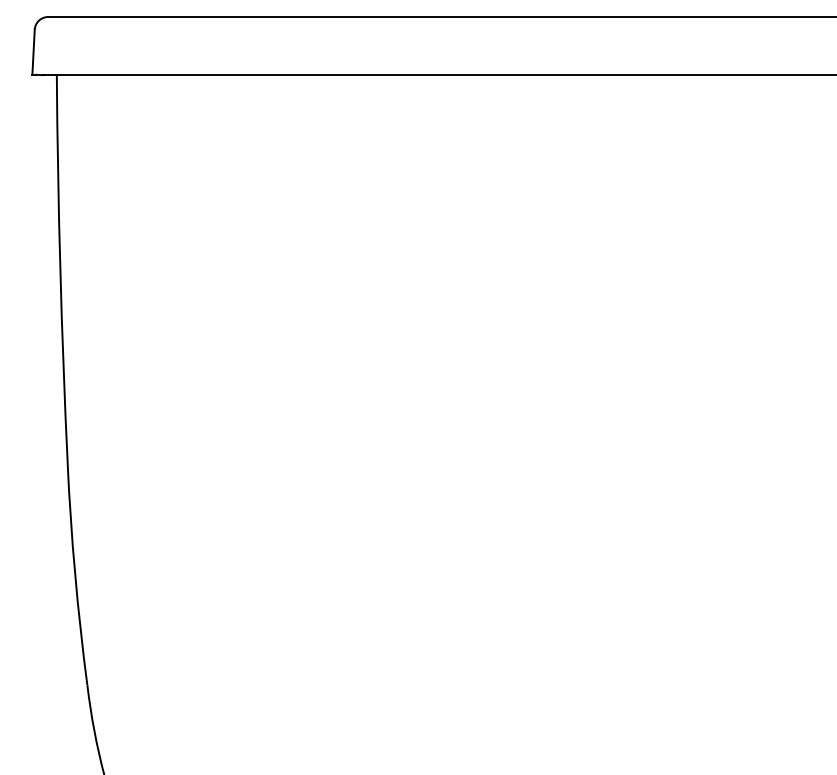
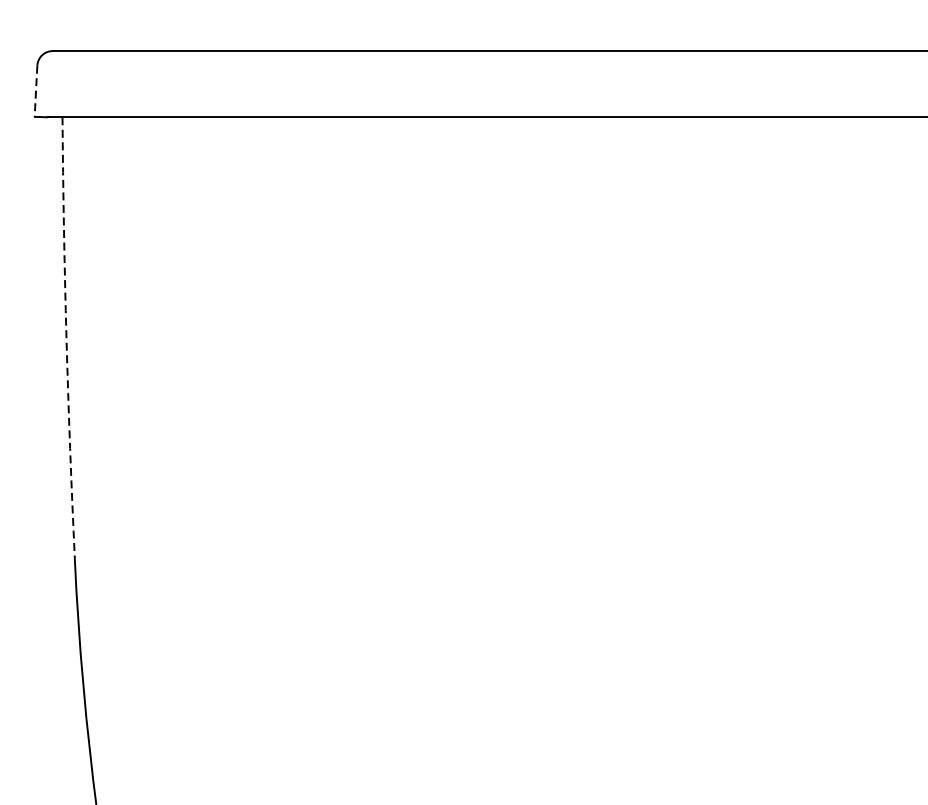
line: (33, 52) -> (35, 91), solid -> dashed
arc: (60, 269) -> (66, 338), solid -> dashed

